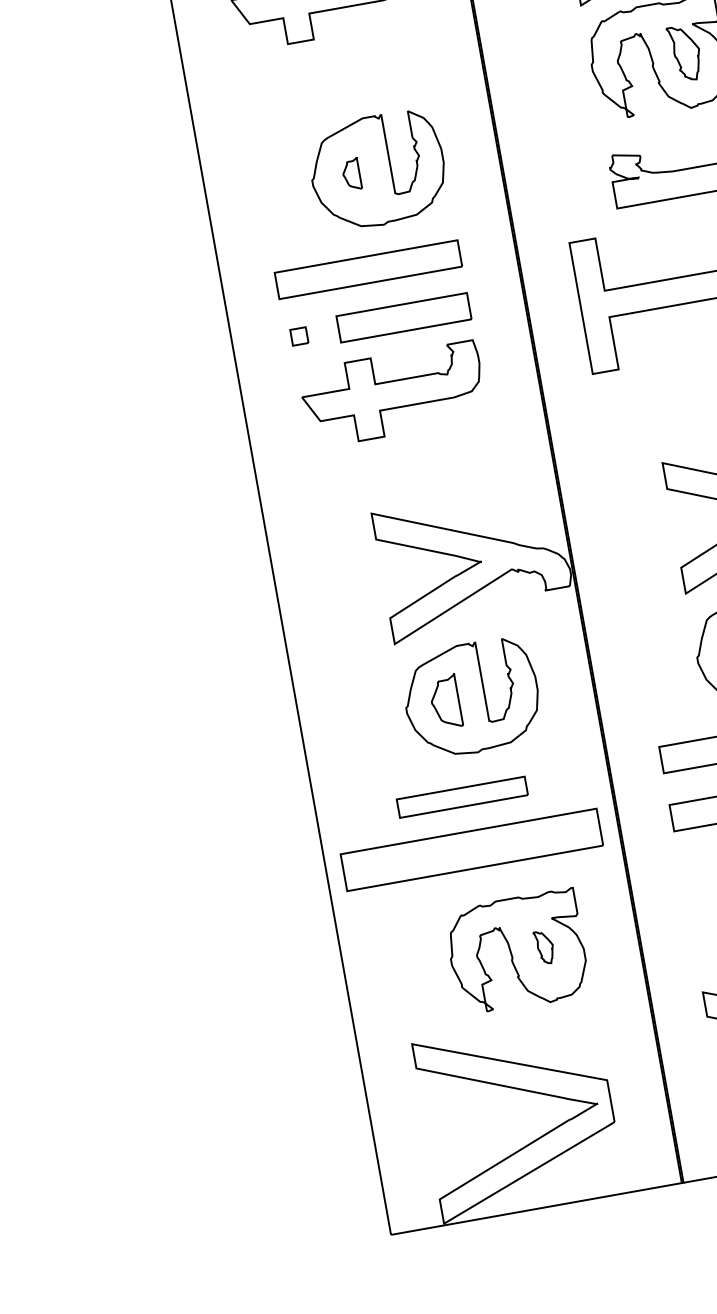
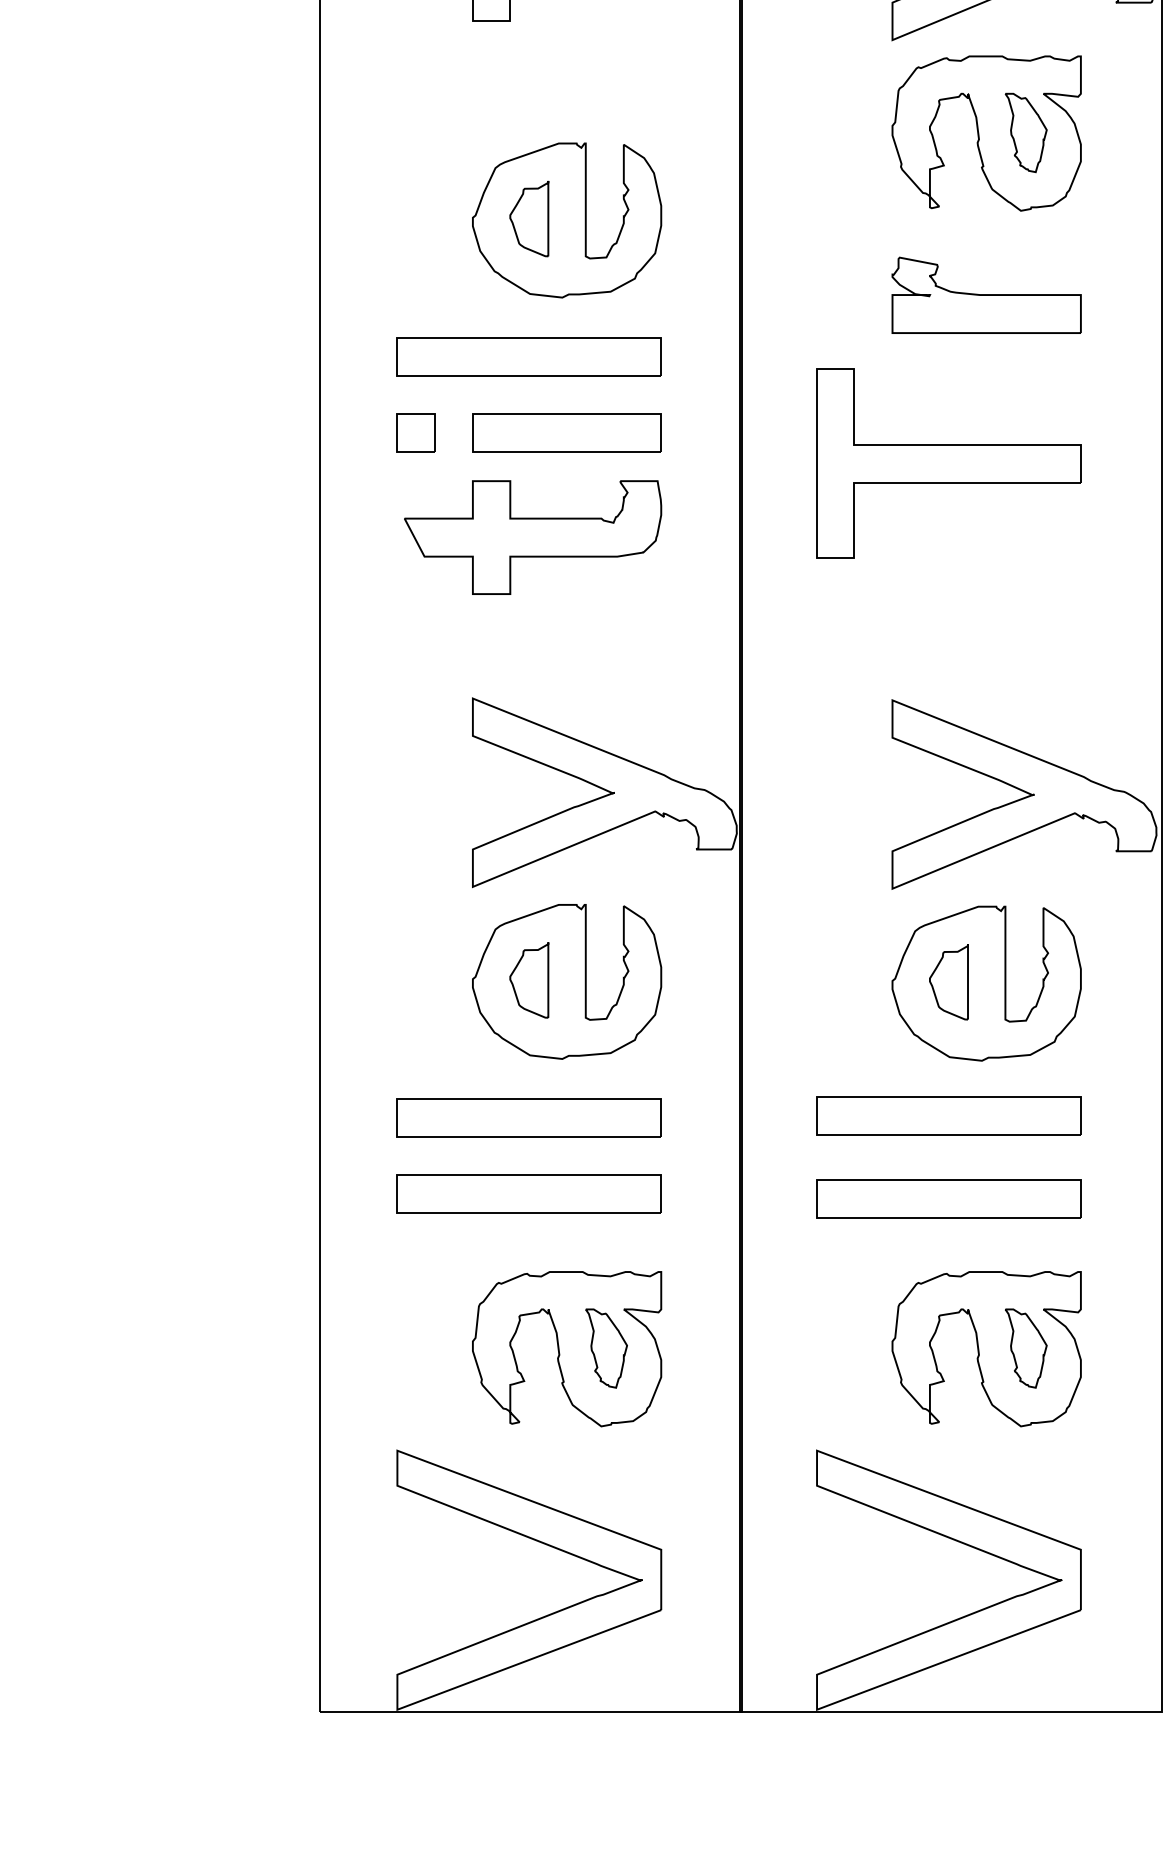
part: (351, 173) -> (529, 218), size x1.67
part: (298, 336) -> (415, 432), size x1.67
part: (461, 797) -> (528, 1117), size x1.43
part: (471, 849) -> (528, 1193), size x0.71
part: (544, 947) -> (606, 1348), size x1.67

